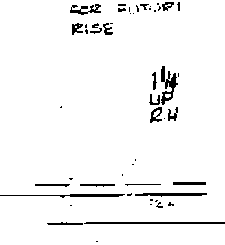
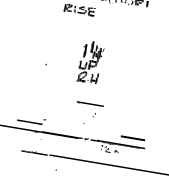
part: (163, 94) -> (90, 62), moved
part: (142, 184) -> (90, 104), moved
line: (97, 185) -> (63, 128), removed

